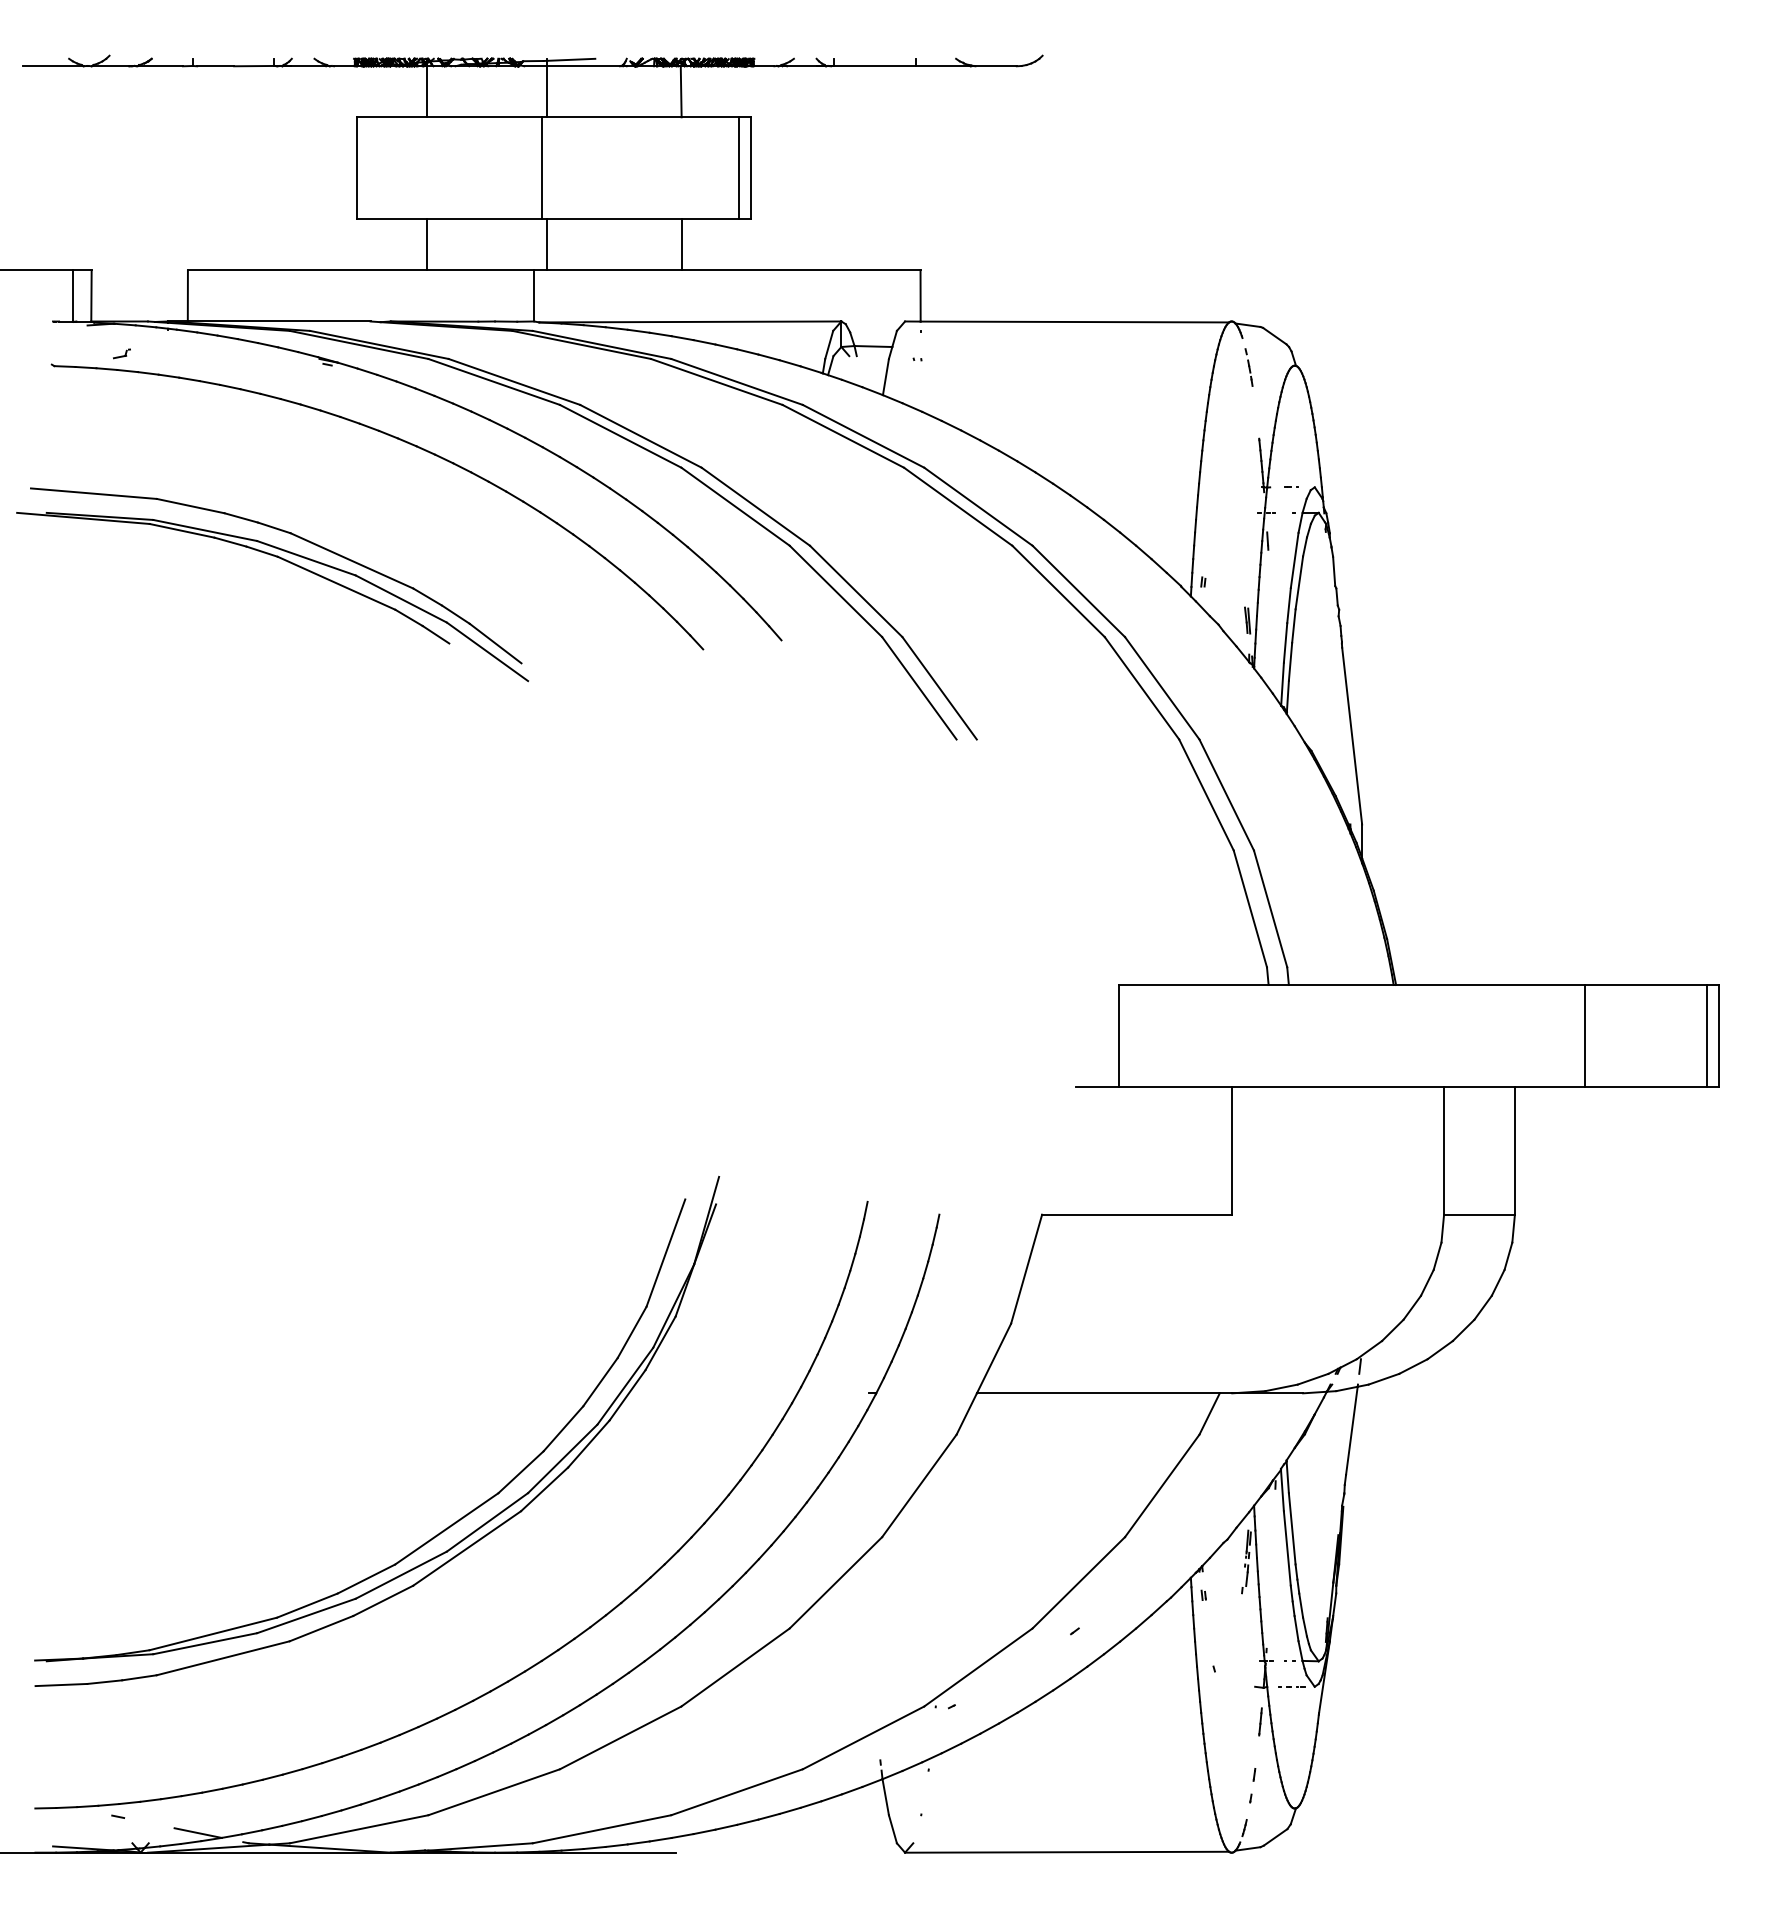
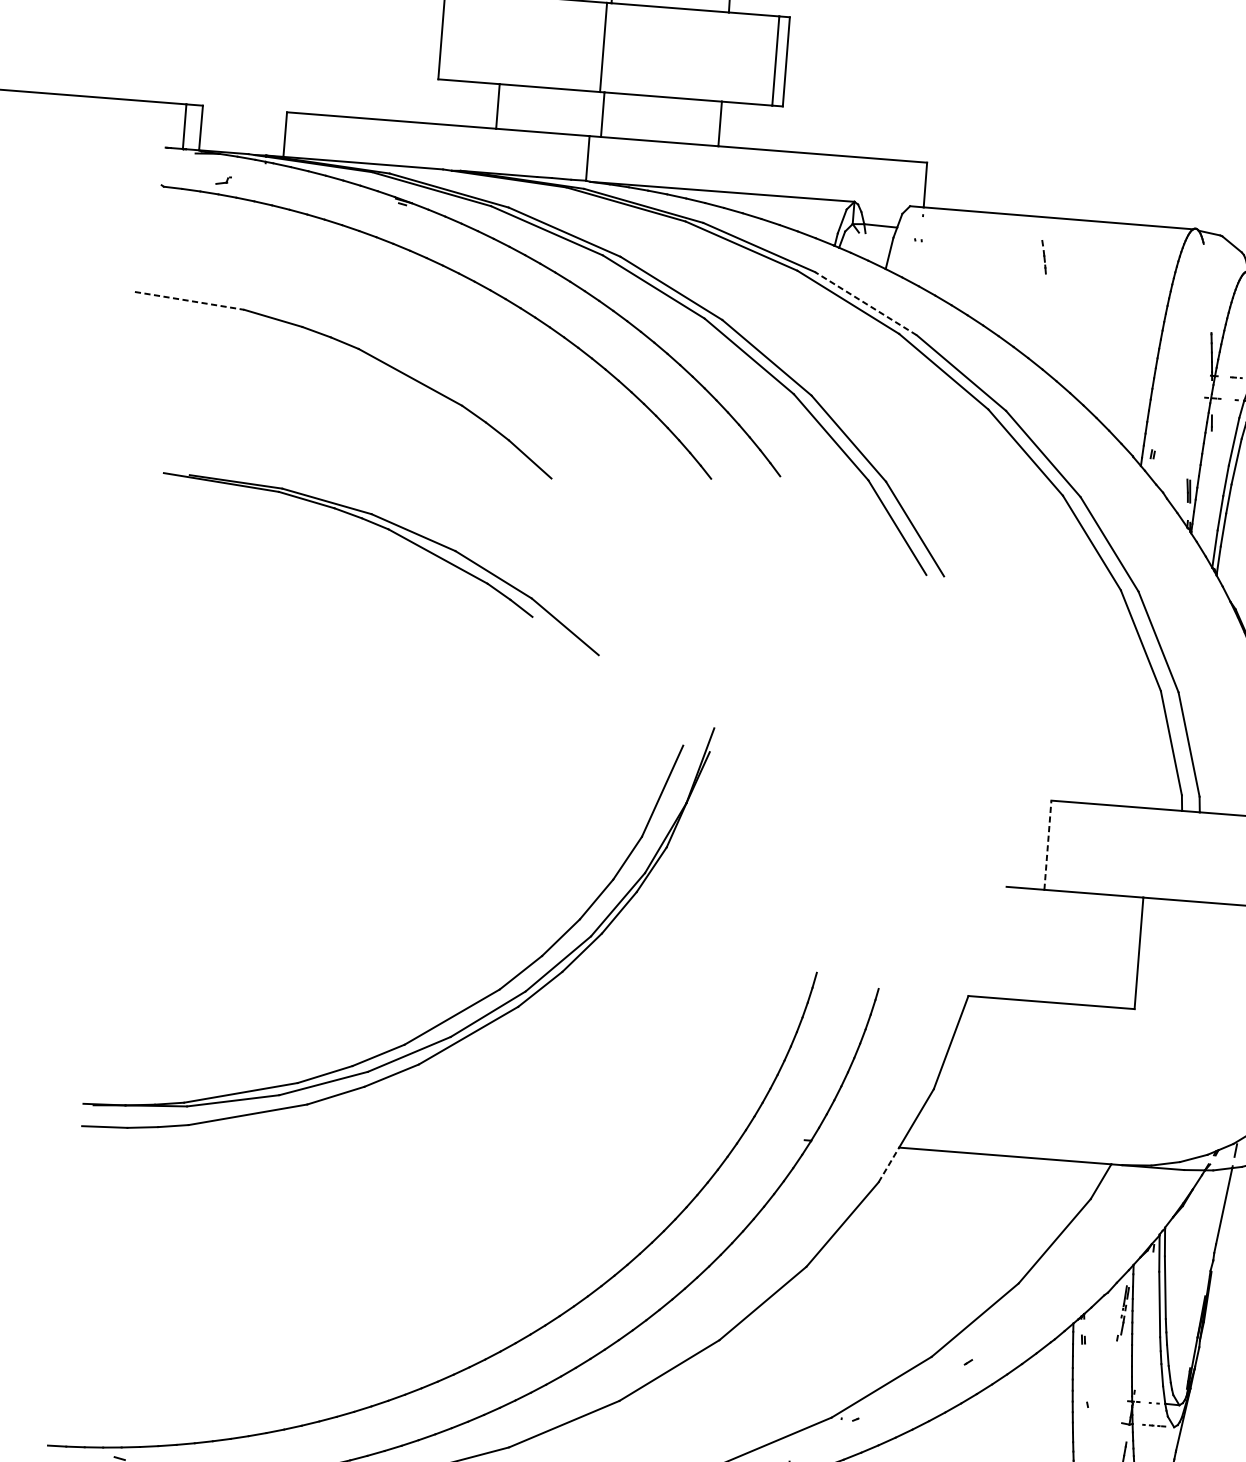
line: (1248, 367) -> (1043, 257), moved
line: (863, 436) -> (865, 303), solid -> dashed
line: (94, 493) -> (190, 300), solid -> dashed
part: (289, 563) -> (398, 536), moved
line: (1119, 1035) -> (1048, 844), solid -> dashed
line: (966, 1413) -> (888, 1164), solid -> dashed
part: (446, 1527) -> (452, 1015), moved

